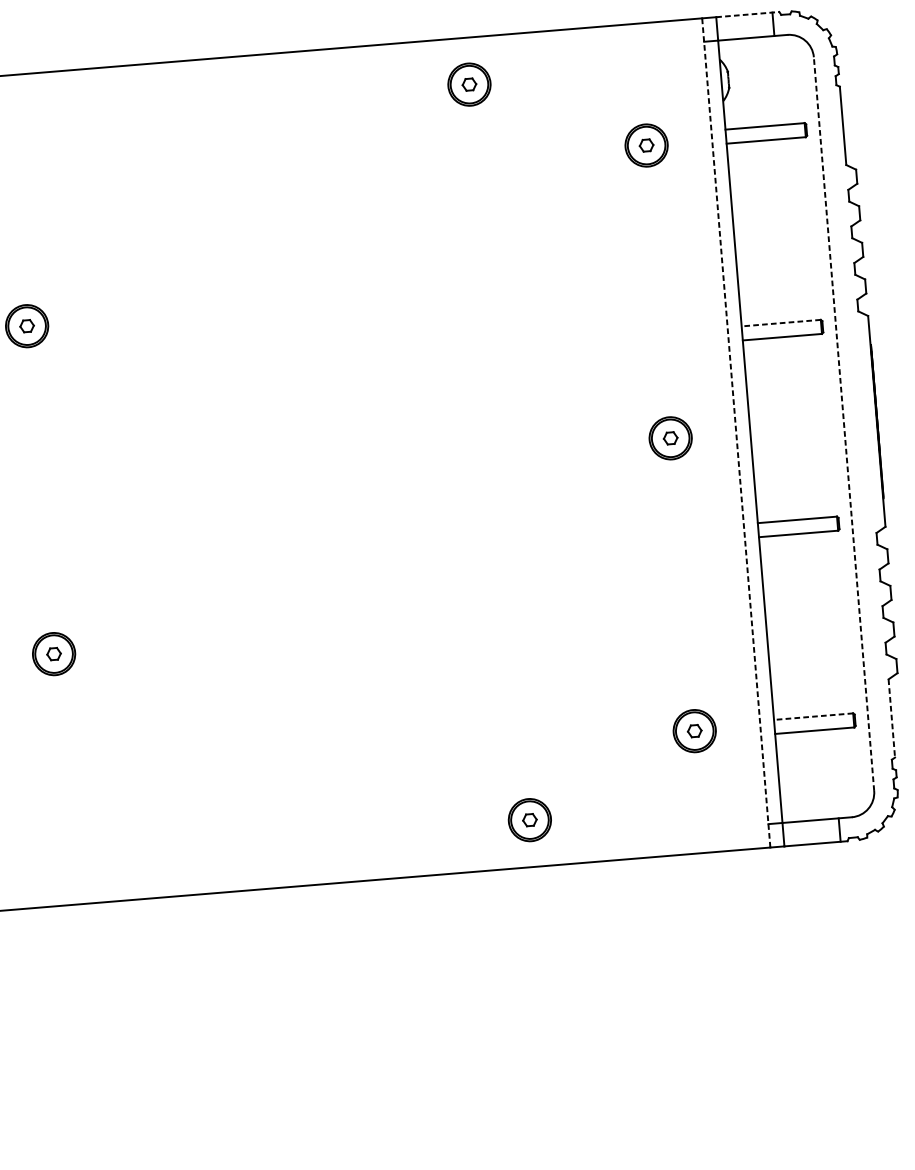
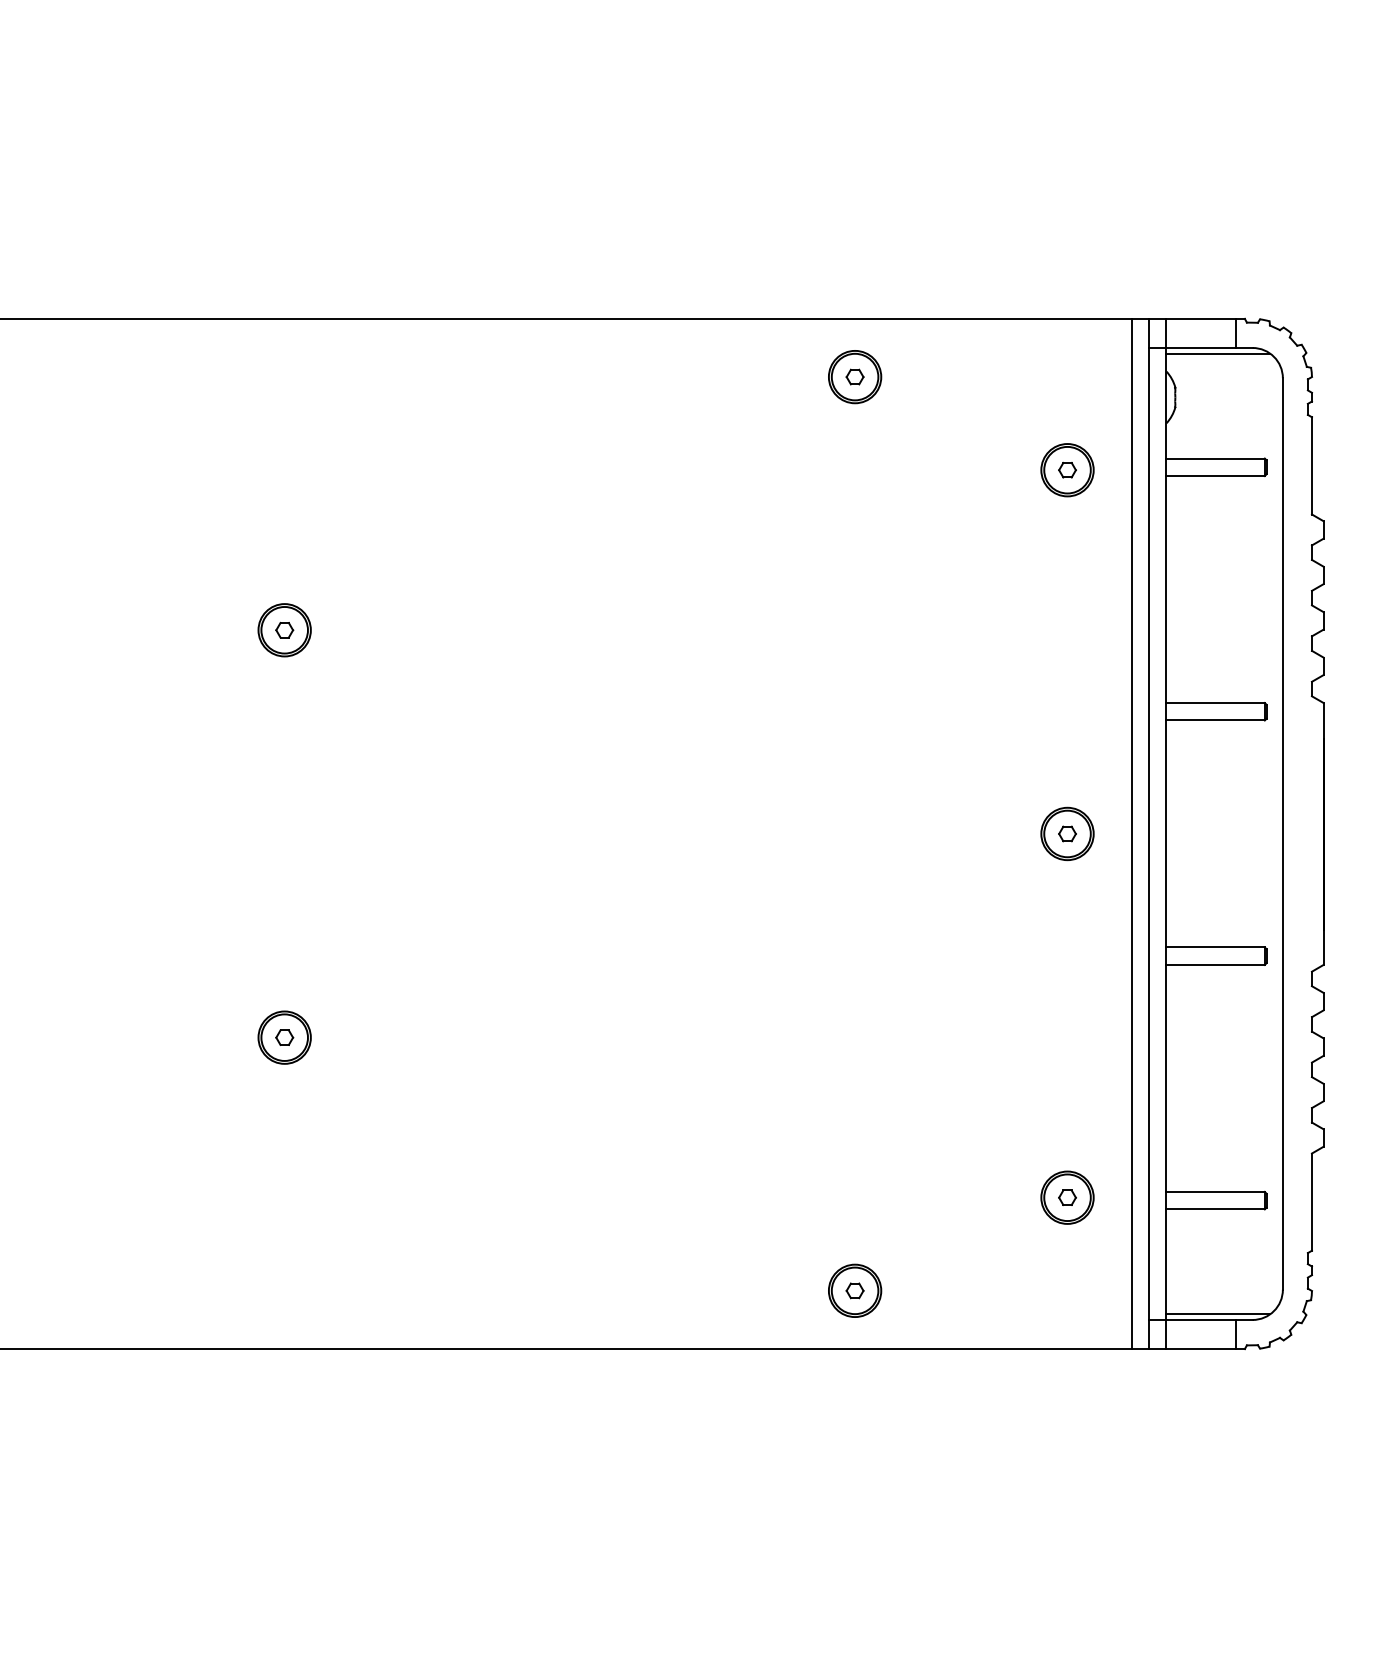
line: (748, 14) -> (1206, 318), dashed -> solid
line: (760, 41) -> (1218, 353), added
line: (781, 323) -> (1215, 703), dashed -> solid
line: (843, 423) -> (1282, 833), dashed -> solid
line: (736, 432) -> (1149, 833), dashed -> solid
line: (722, 433) -> (1131, 833), added
line: (813, 716) -> (1215, 1191), dashed -> solid
line: (891, 718) -> (1311, 1202), dashed -> solid
line: (824, 815) -> (1218, 1314), added

